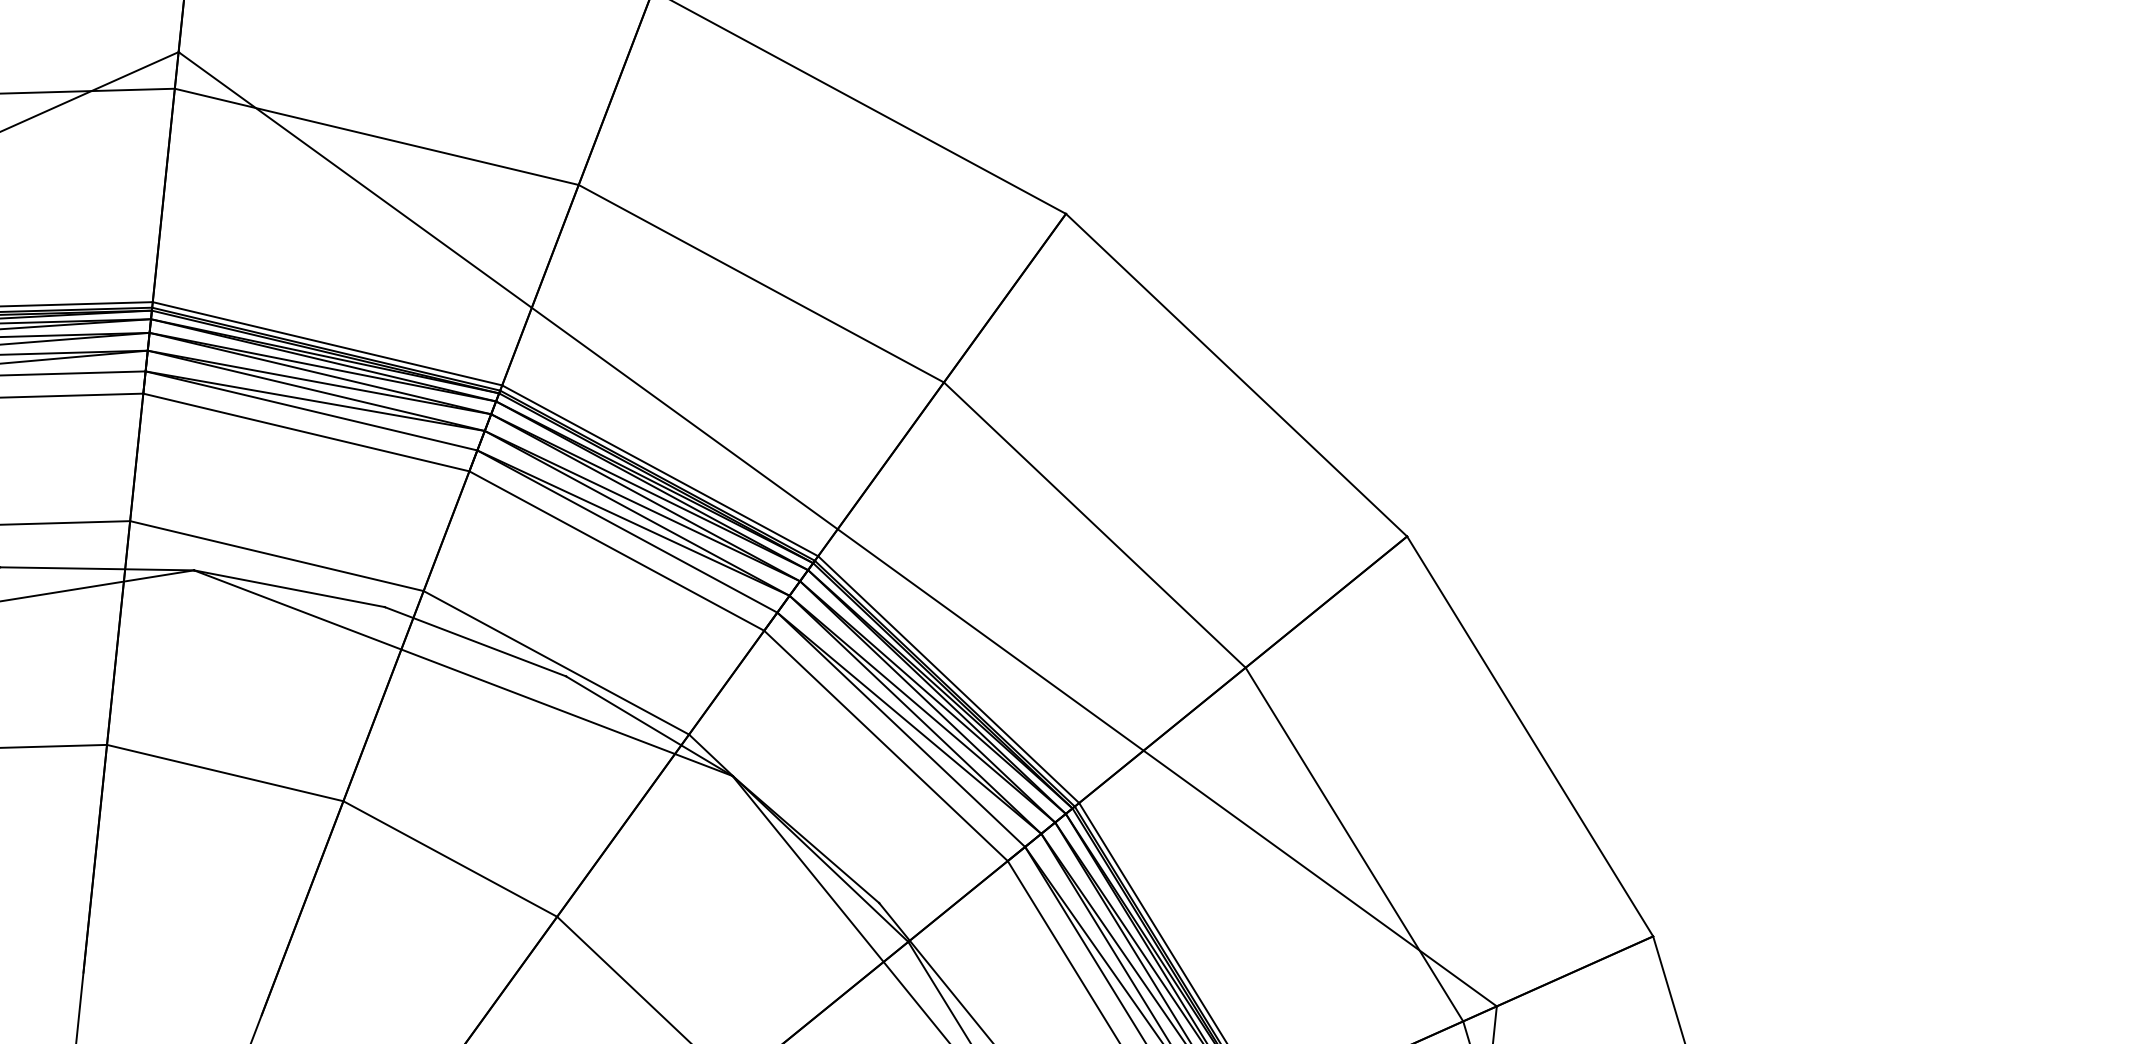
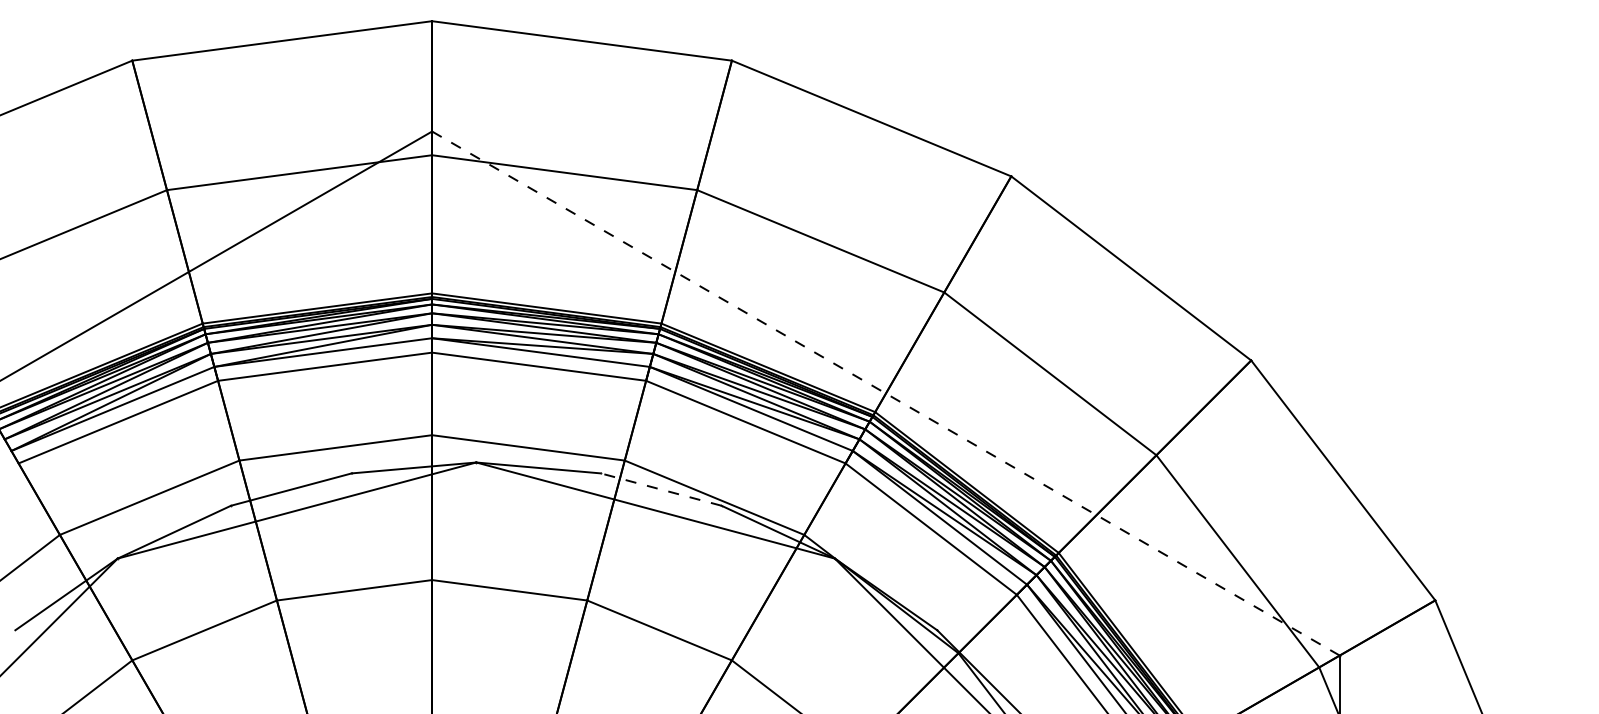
line: (838, 529) -> (886, 393), solid -> dashed
line: (474, 641) -> (660, 489), solid -> dashed

